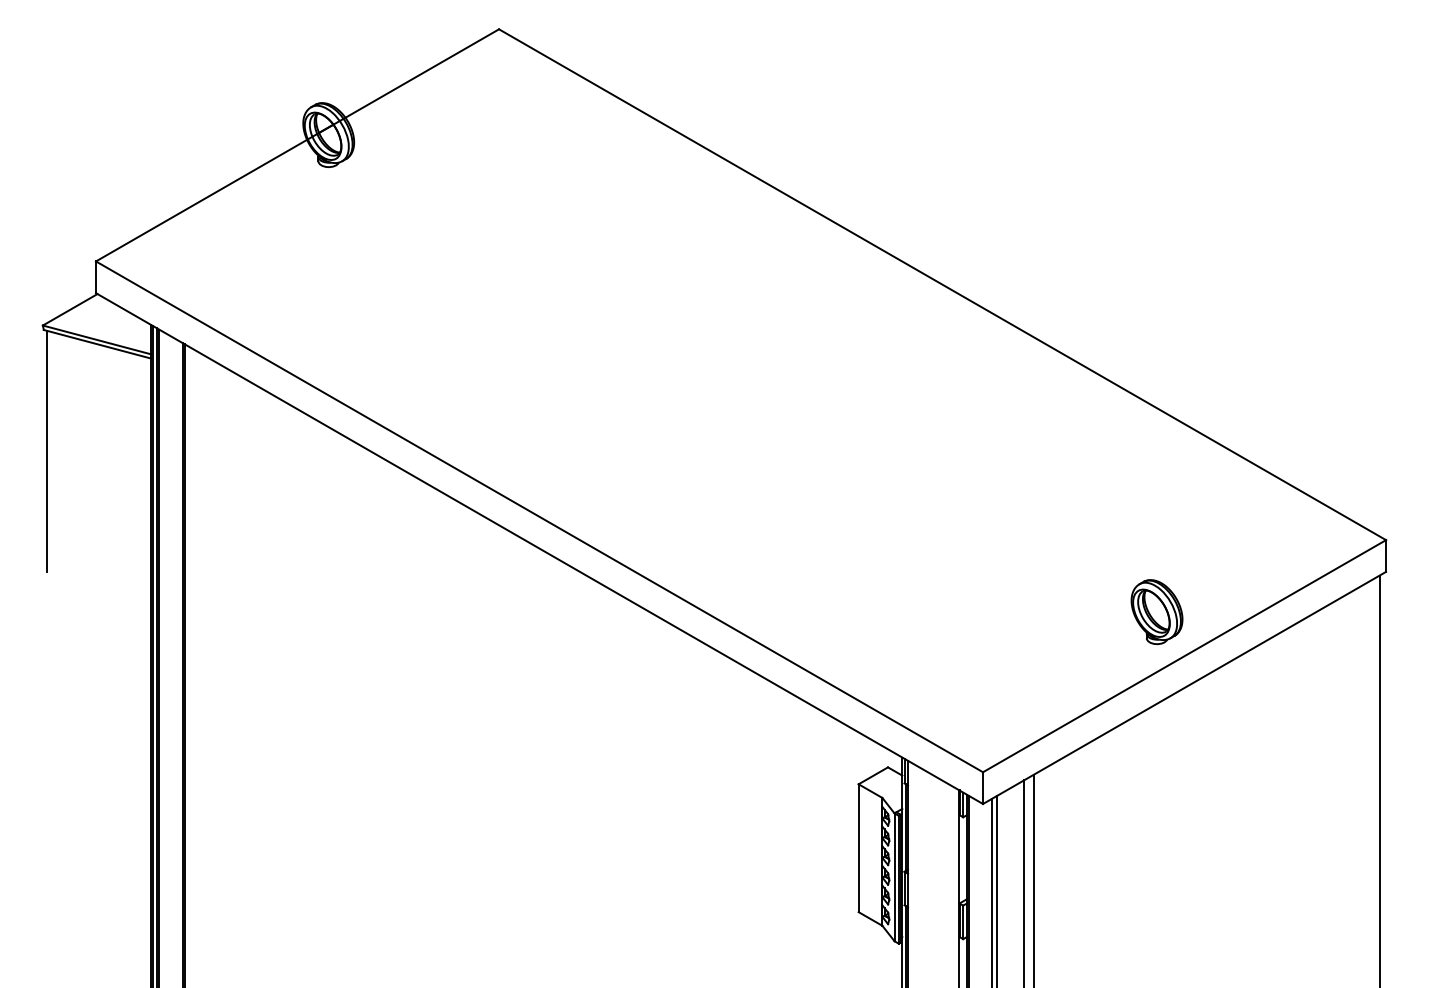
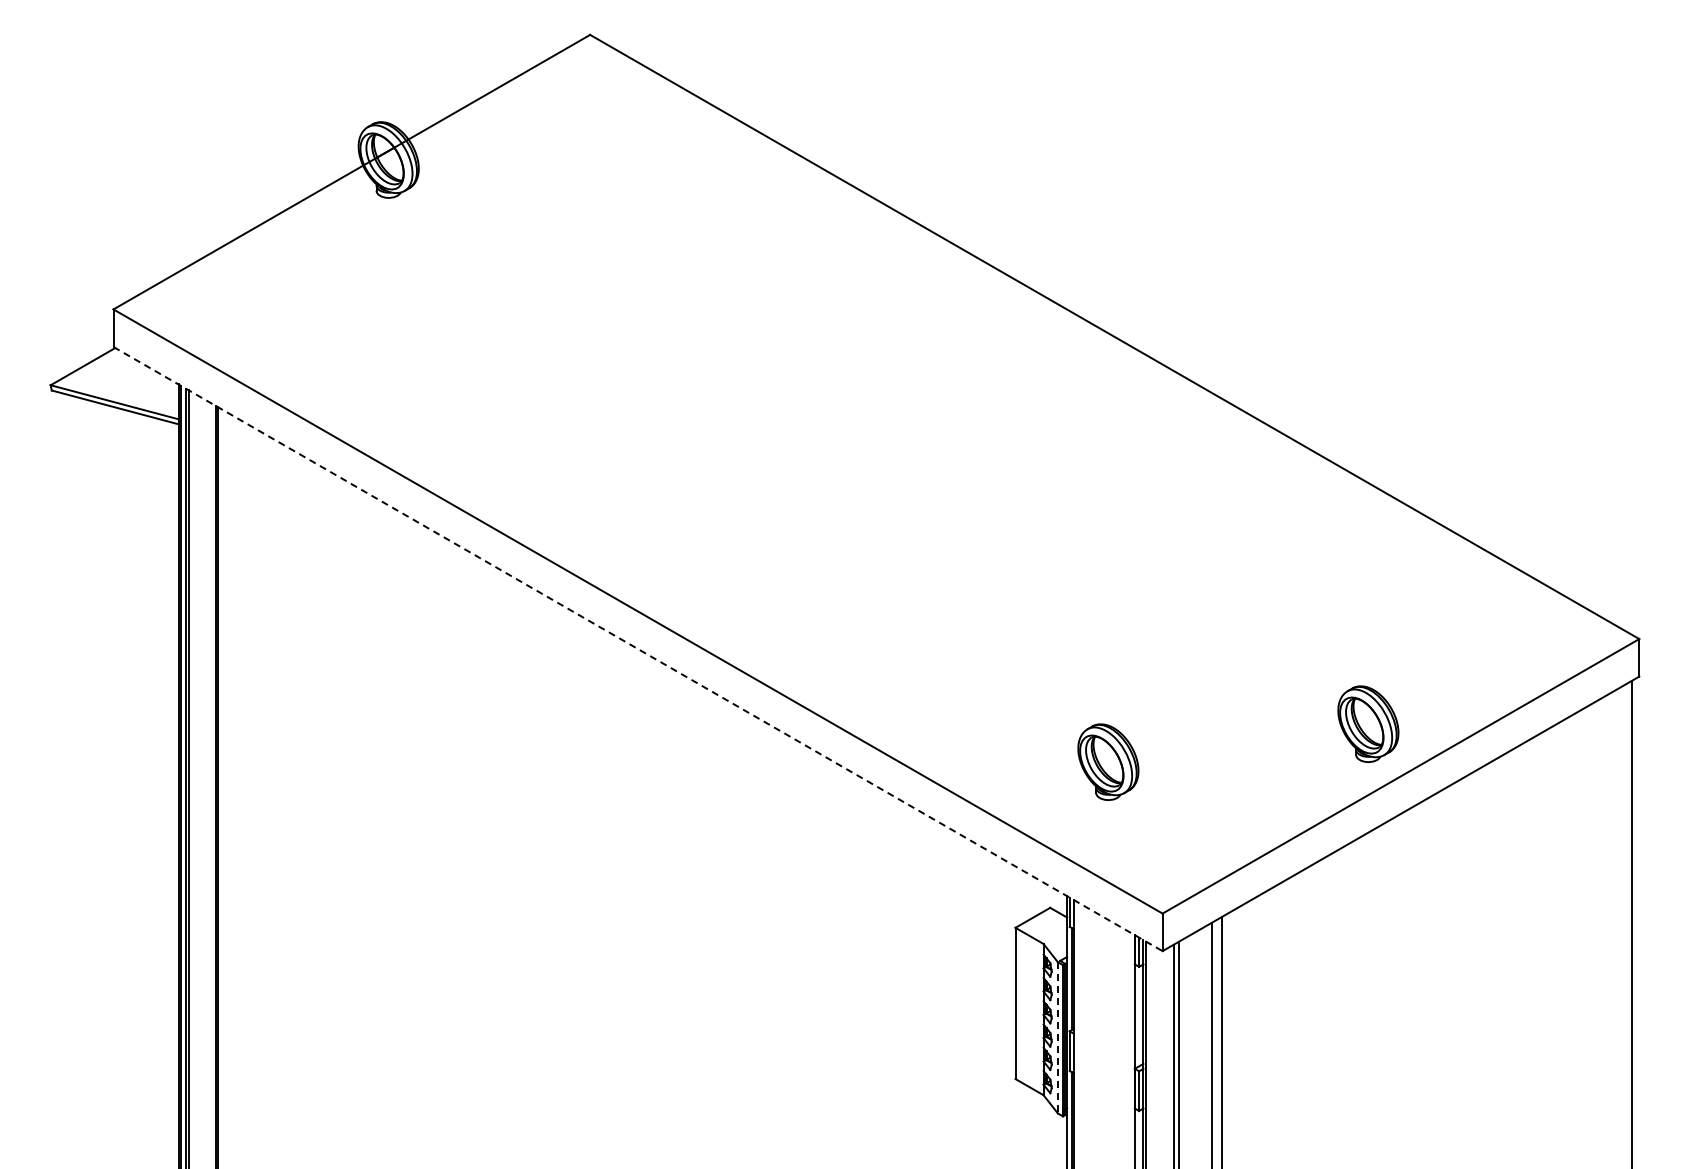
line: (46, 450) -> (55, 533), removed
line: (539, 548) -> (638, 649), solid -> dashed
part: (937, 643) -> (1108, 761), added
line: (894, 877) -> (1057, 1037), solid -> dashed

